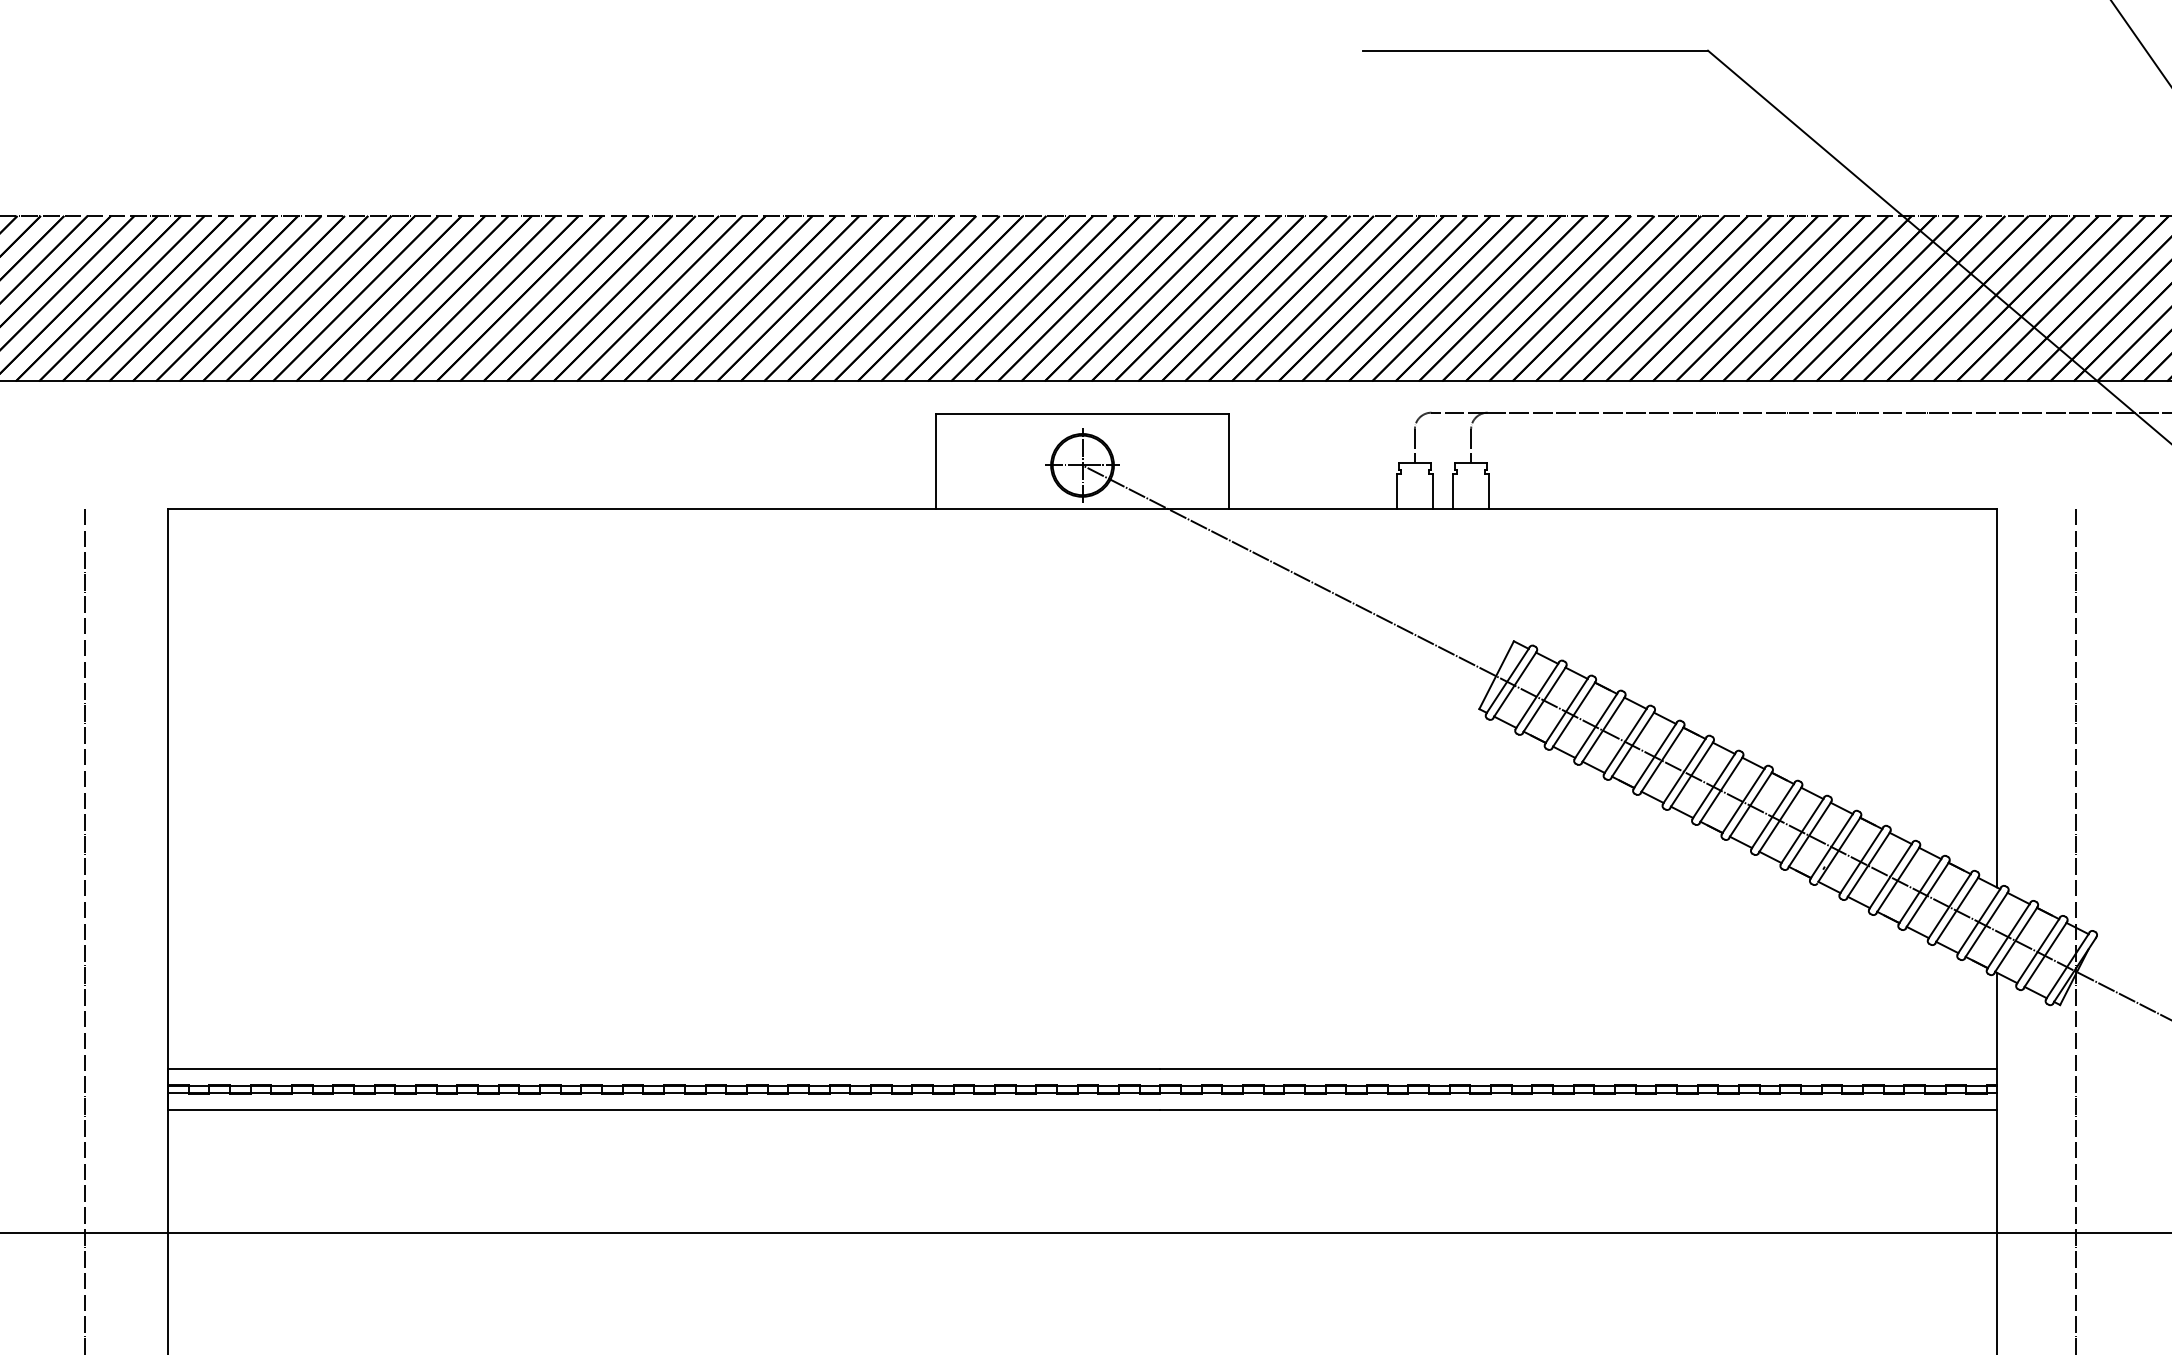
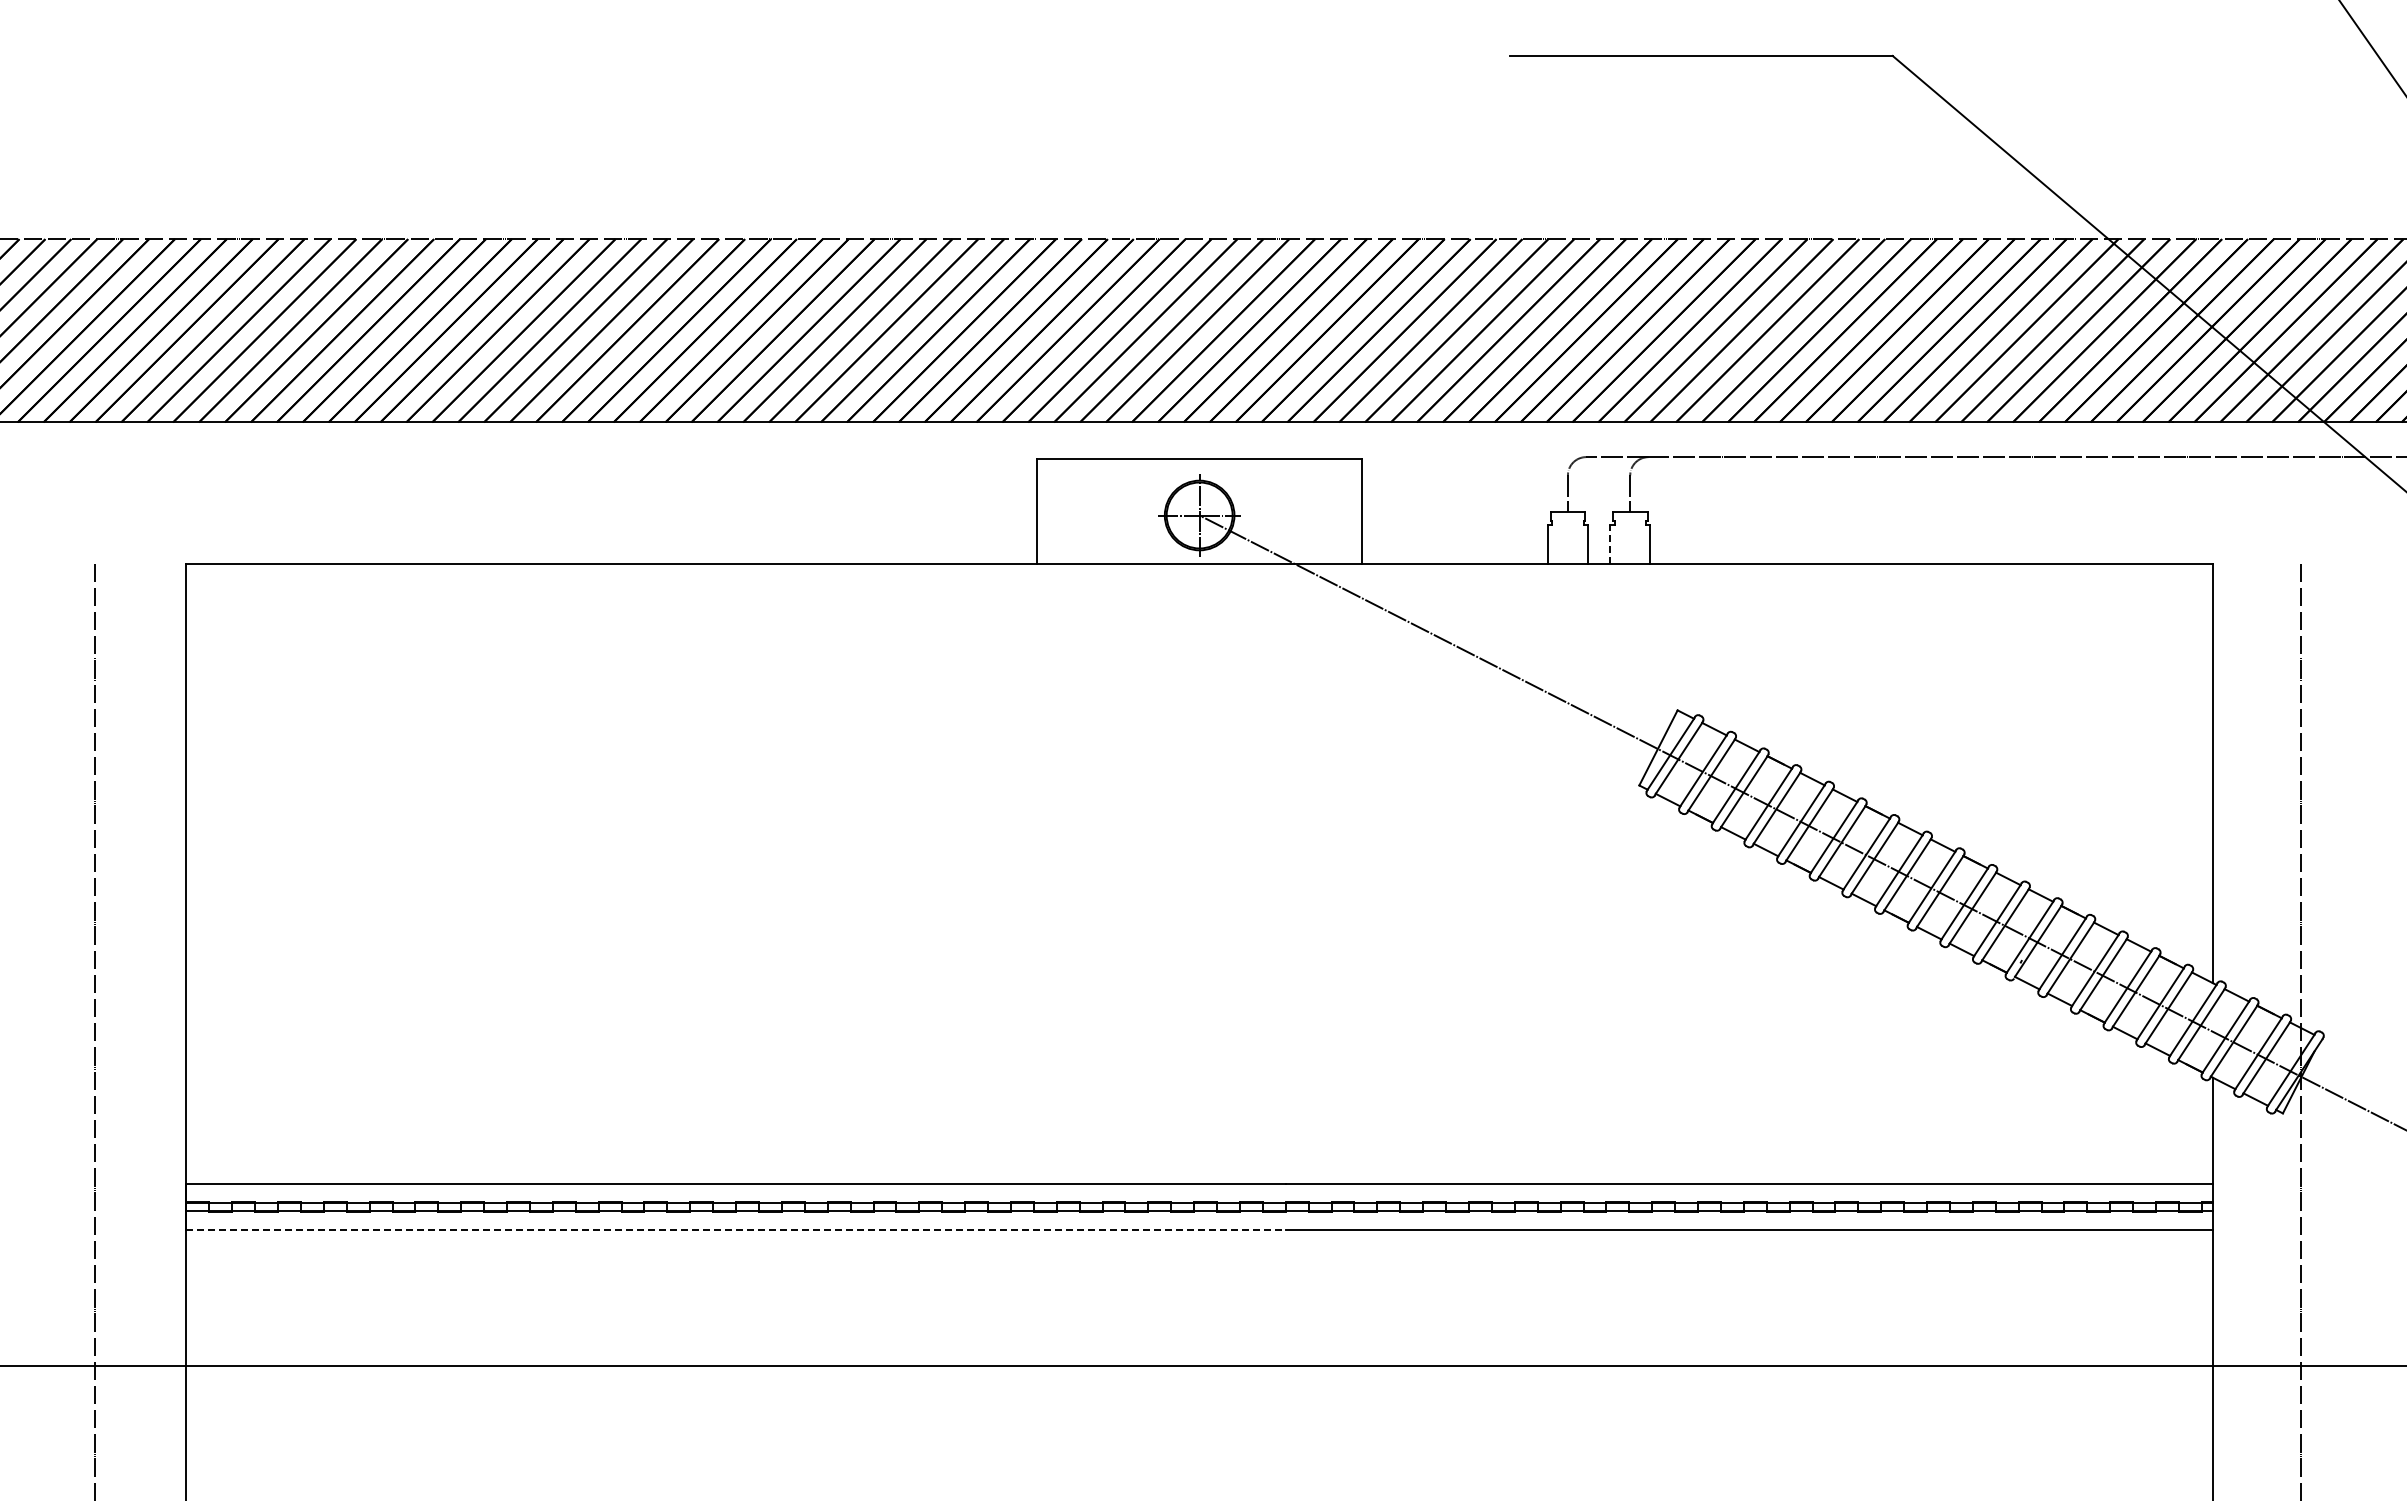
line: (1453, 490) -> (1610, 543), solid -> dashed
line: (664, 1110) -> (736, 1230), solid -> dashed

